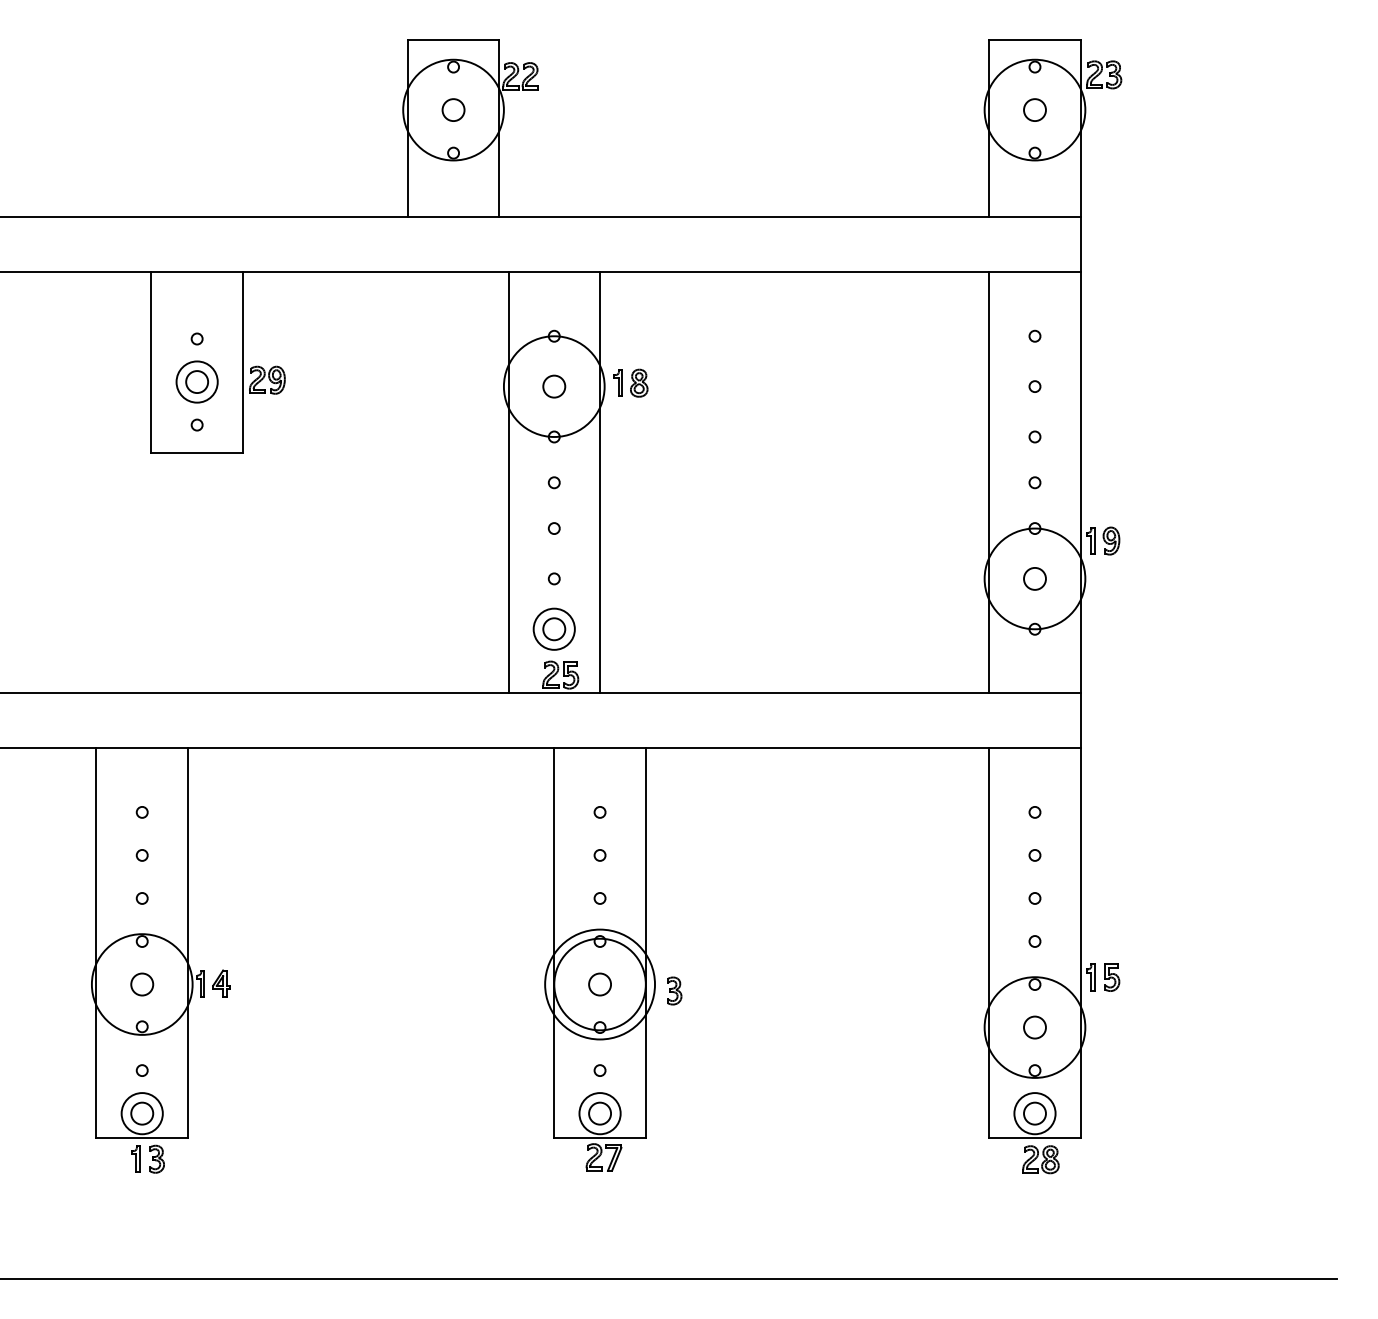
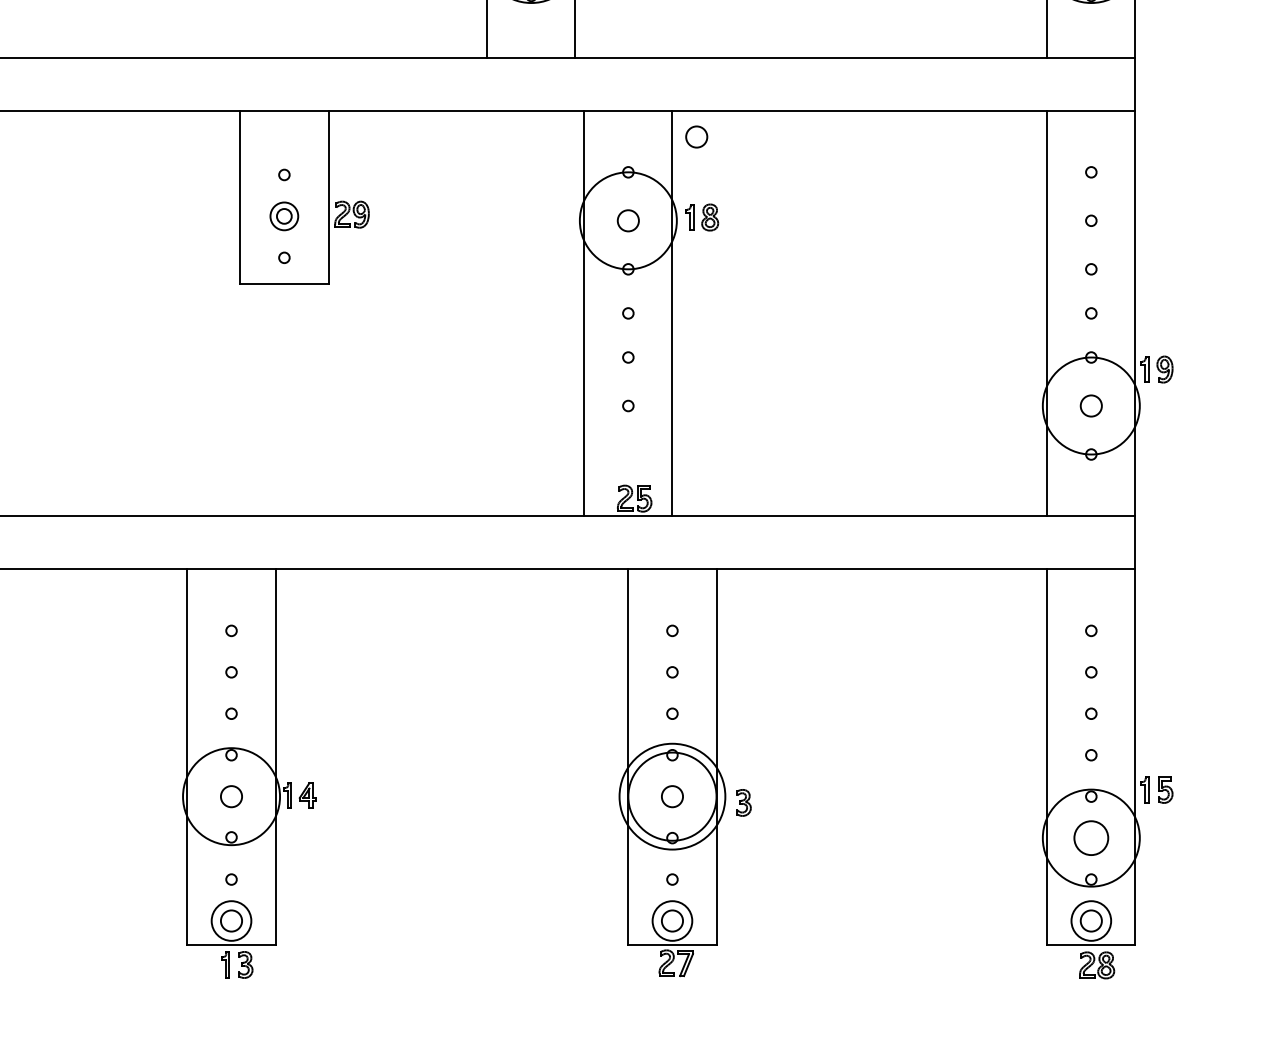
circle: (625, 299) -> (696, 136), added
part: (196, 381) -> (283, 215), size x0.7
part: (553, 628) -> (627, 453), removed
circle: (1034, 1027) -> (1090, 838), size x1.6

